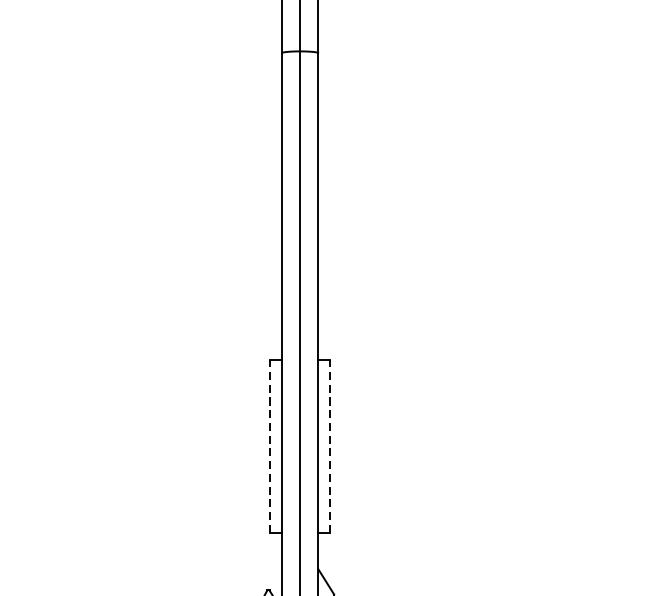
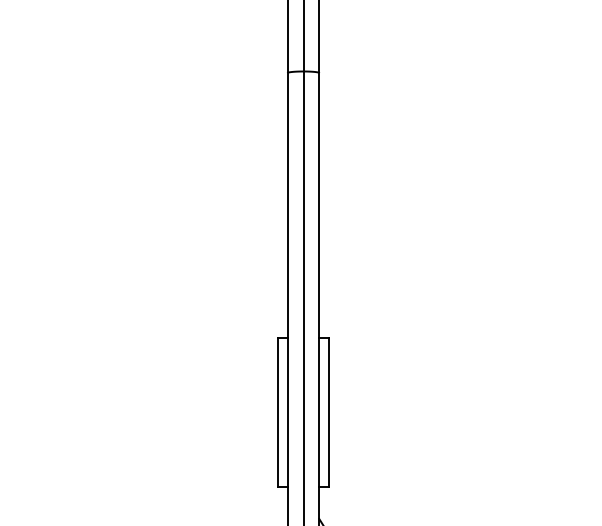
line: (270, 446) -> (277, 412), dashed -> solid
line: (330, 446) -> (329, 412), dashed -> solid

